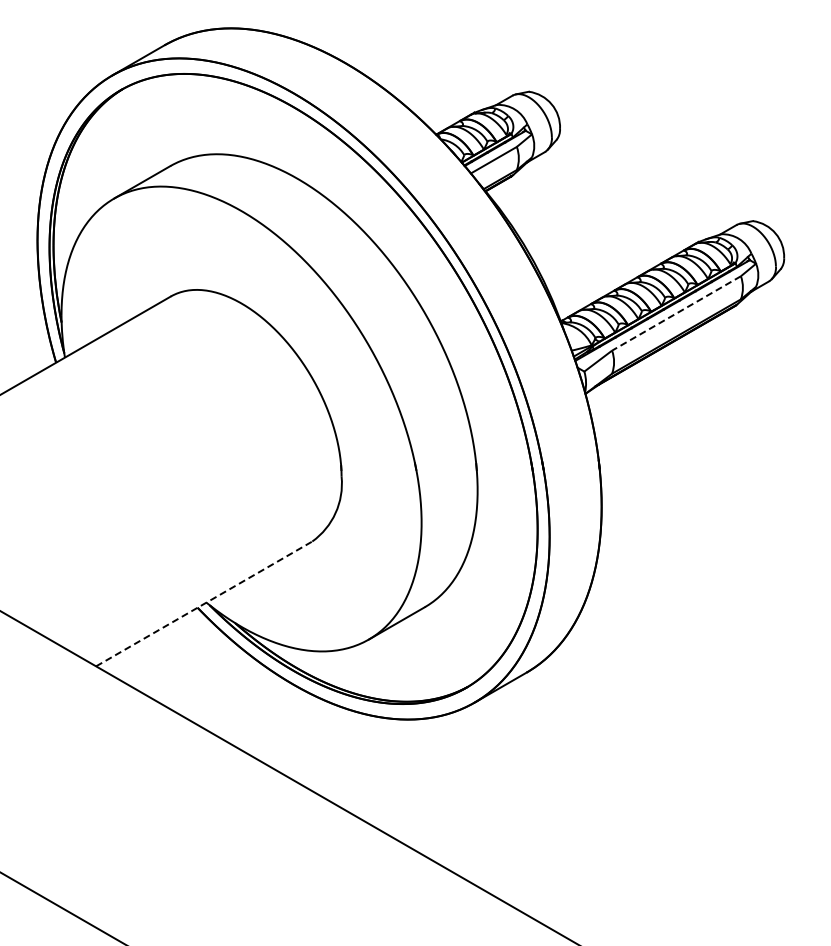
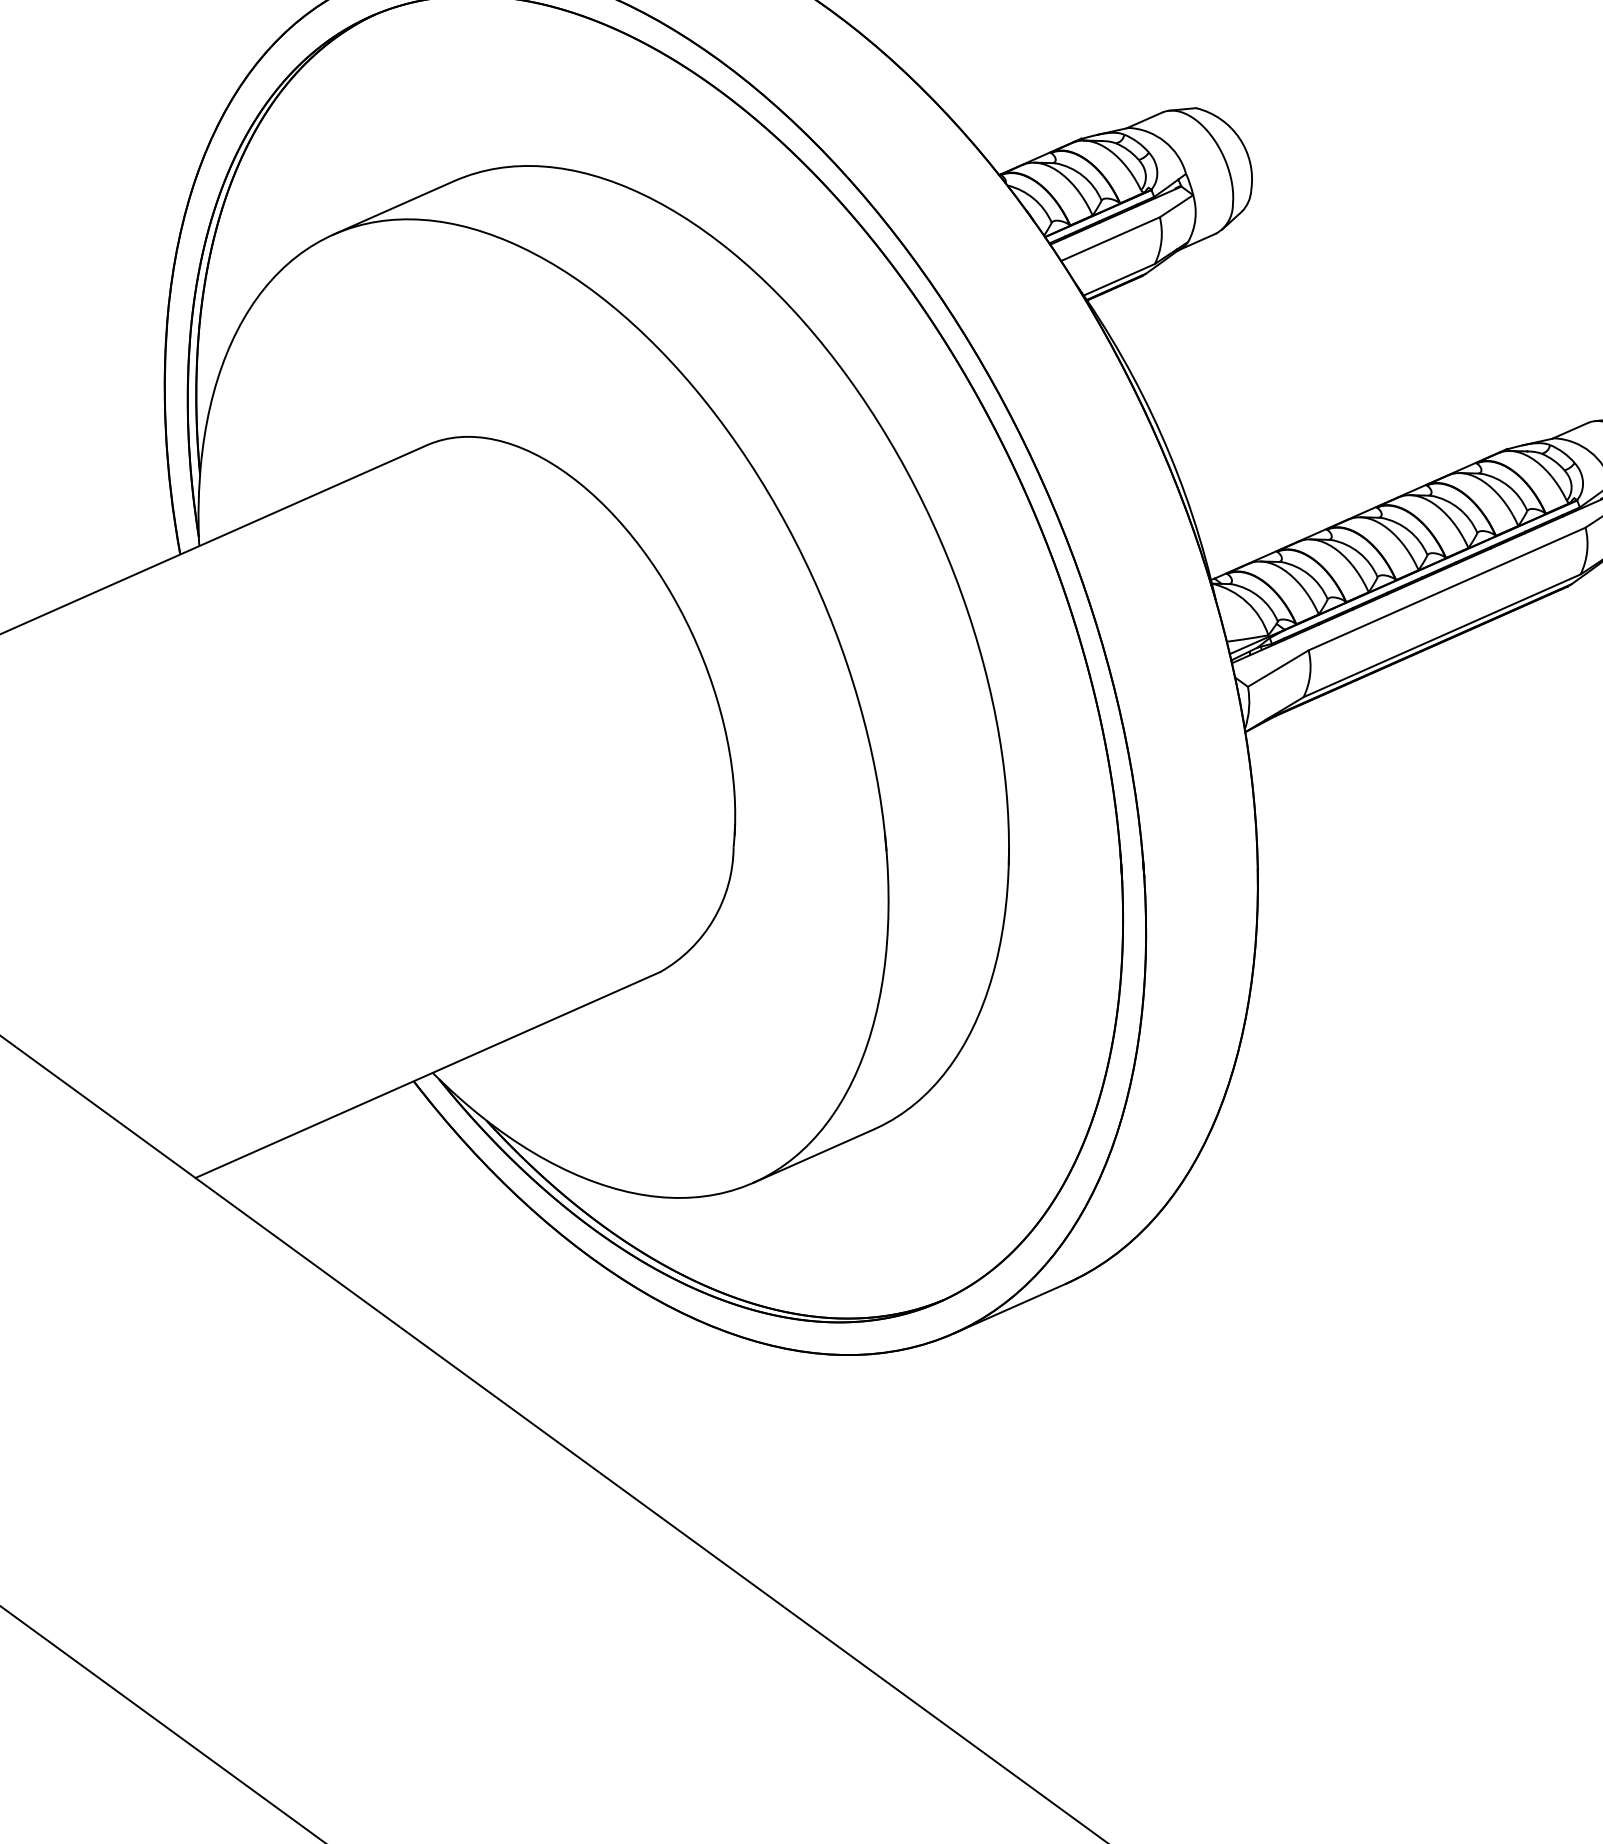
line: (676, 313) -> (1447, 589), dashed -> solid
line: (204, 603) -> (428, 1074), dashed -> solid

